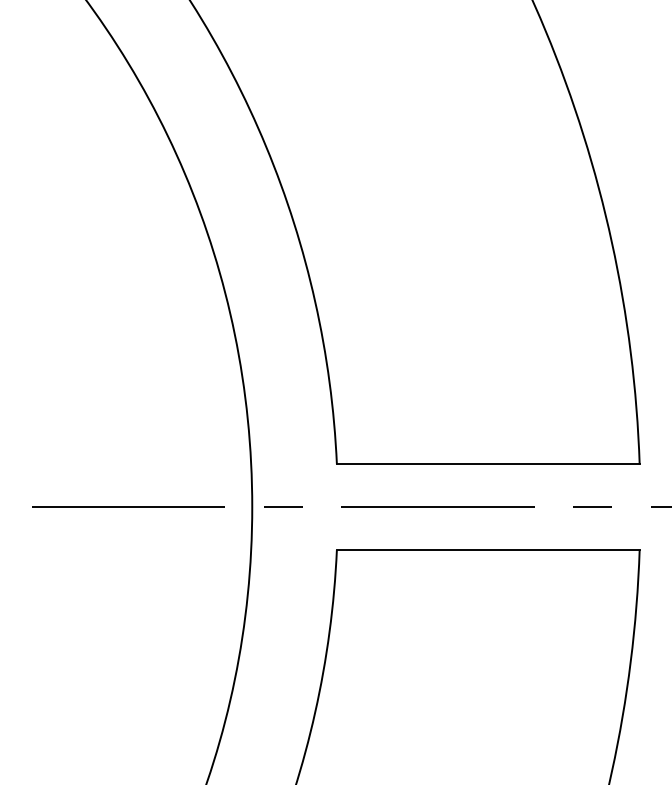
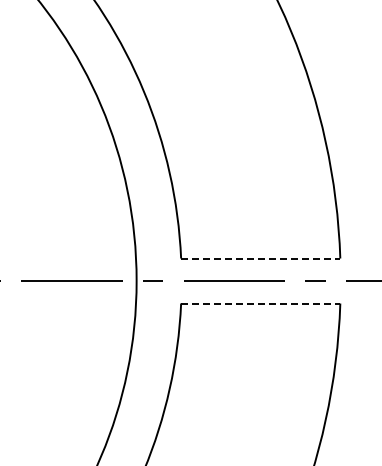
line: (487, 464) -> (260, 258), solid -> dashed
line: (487, 549) -> (260, 303), solid -> dashed

